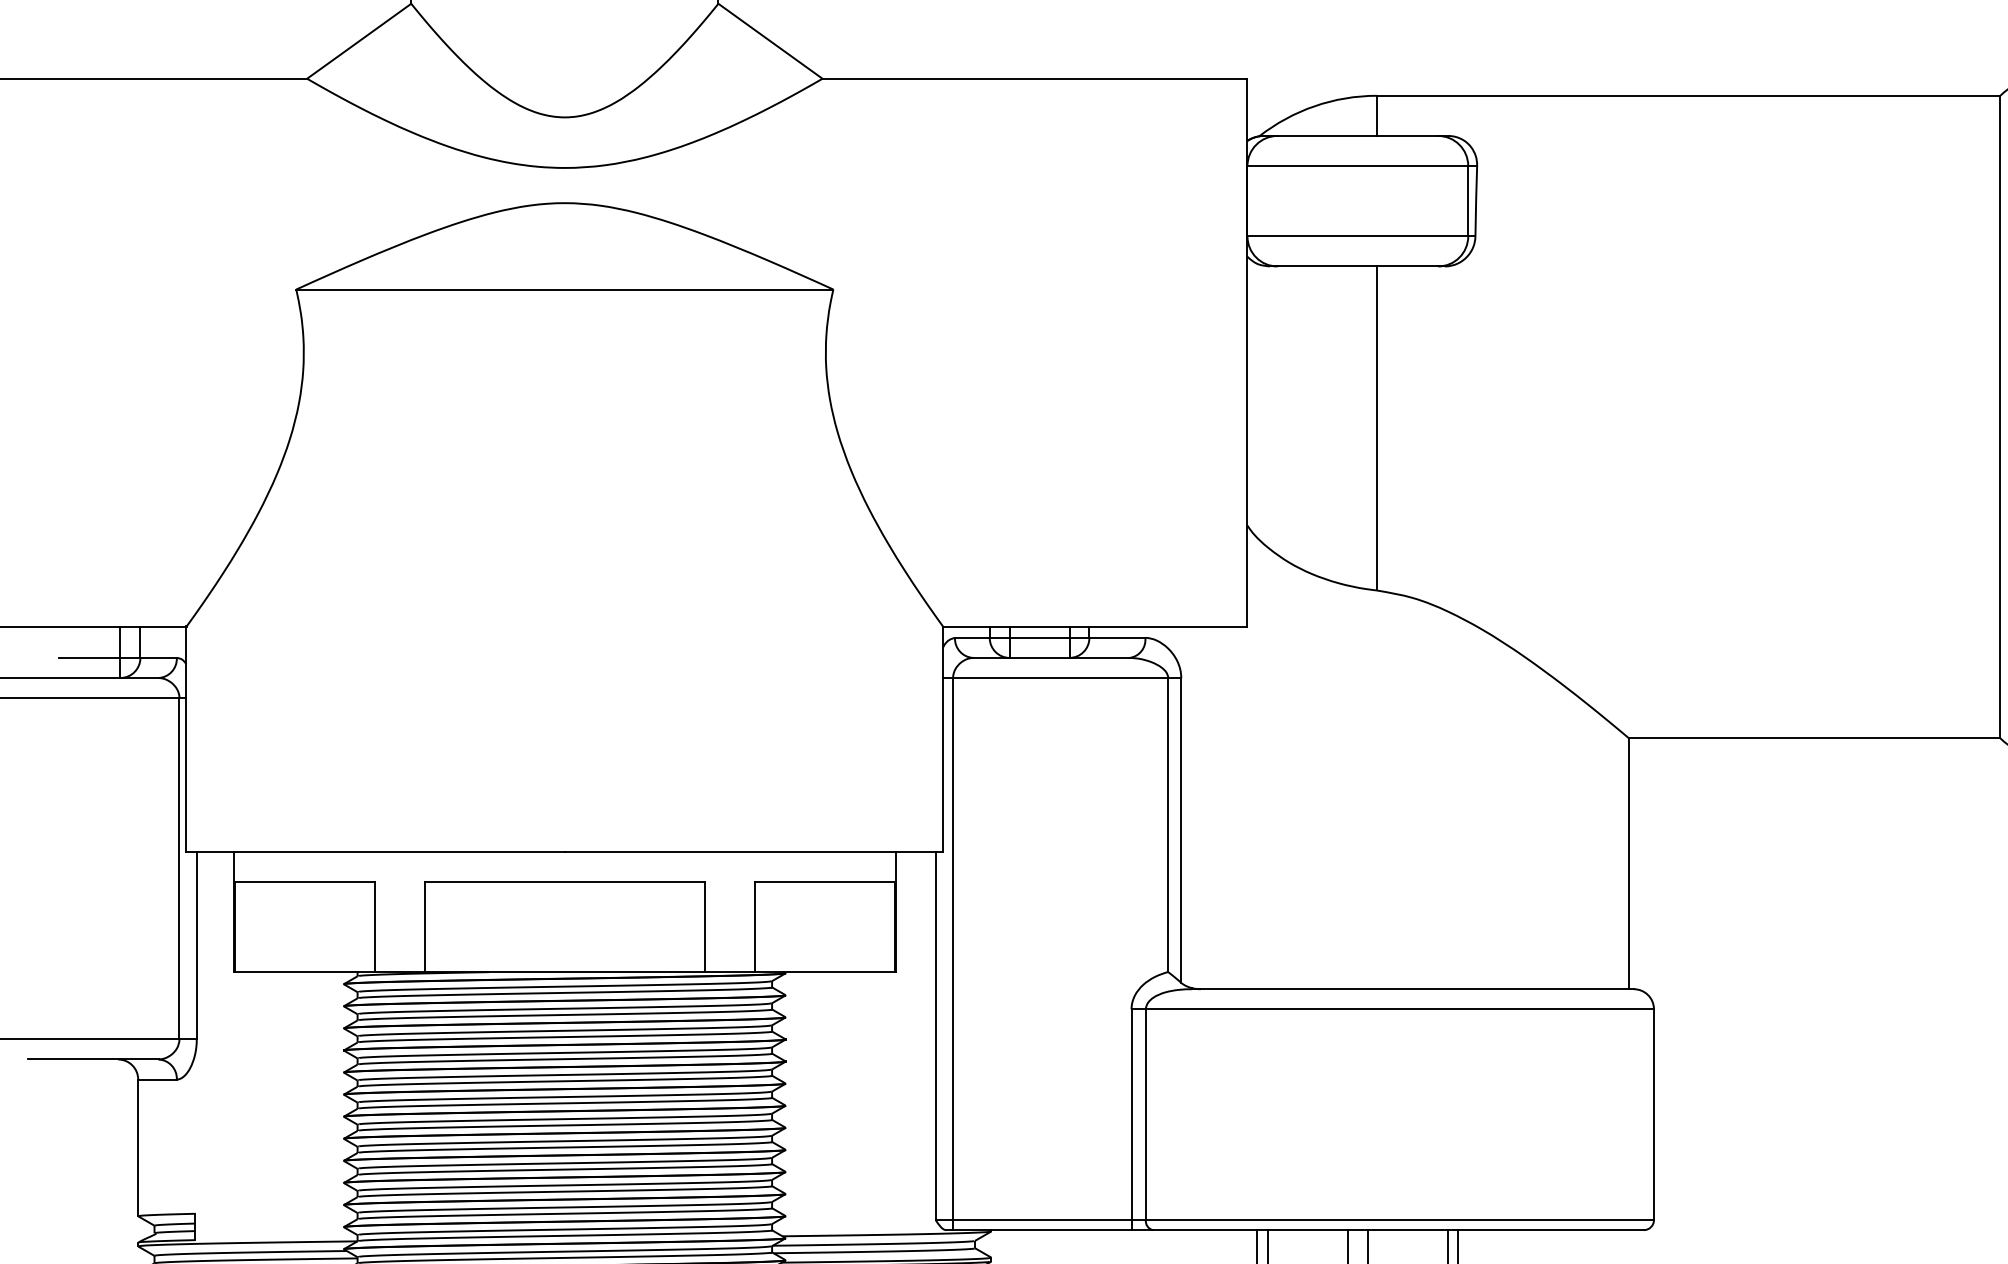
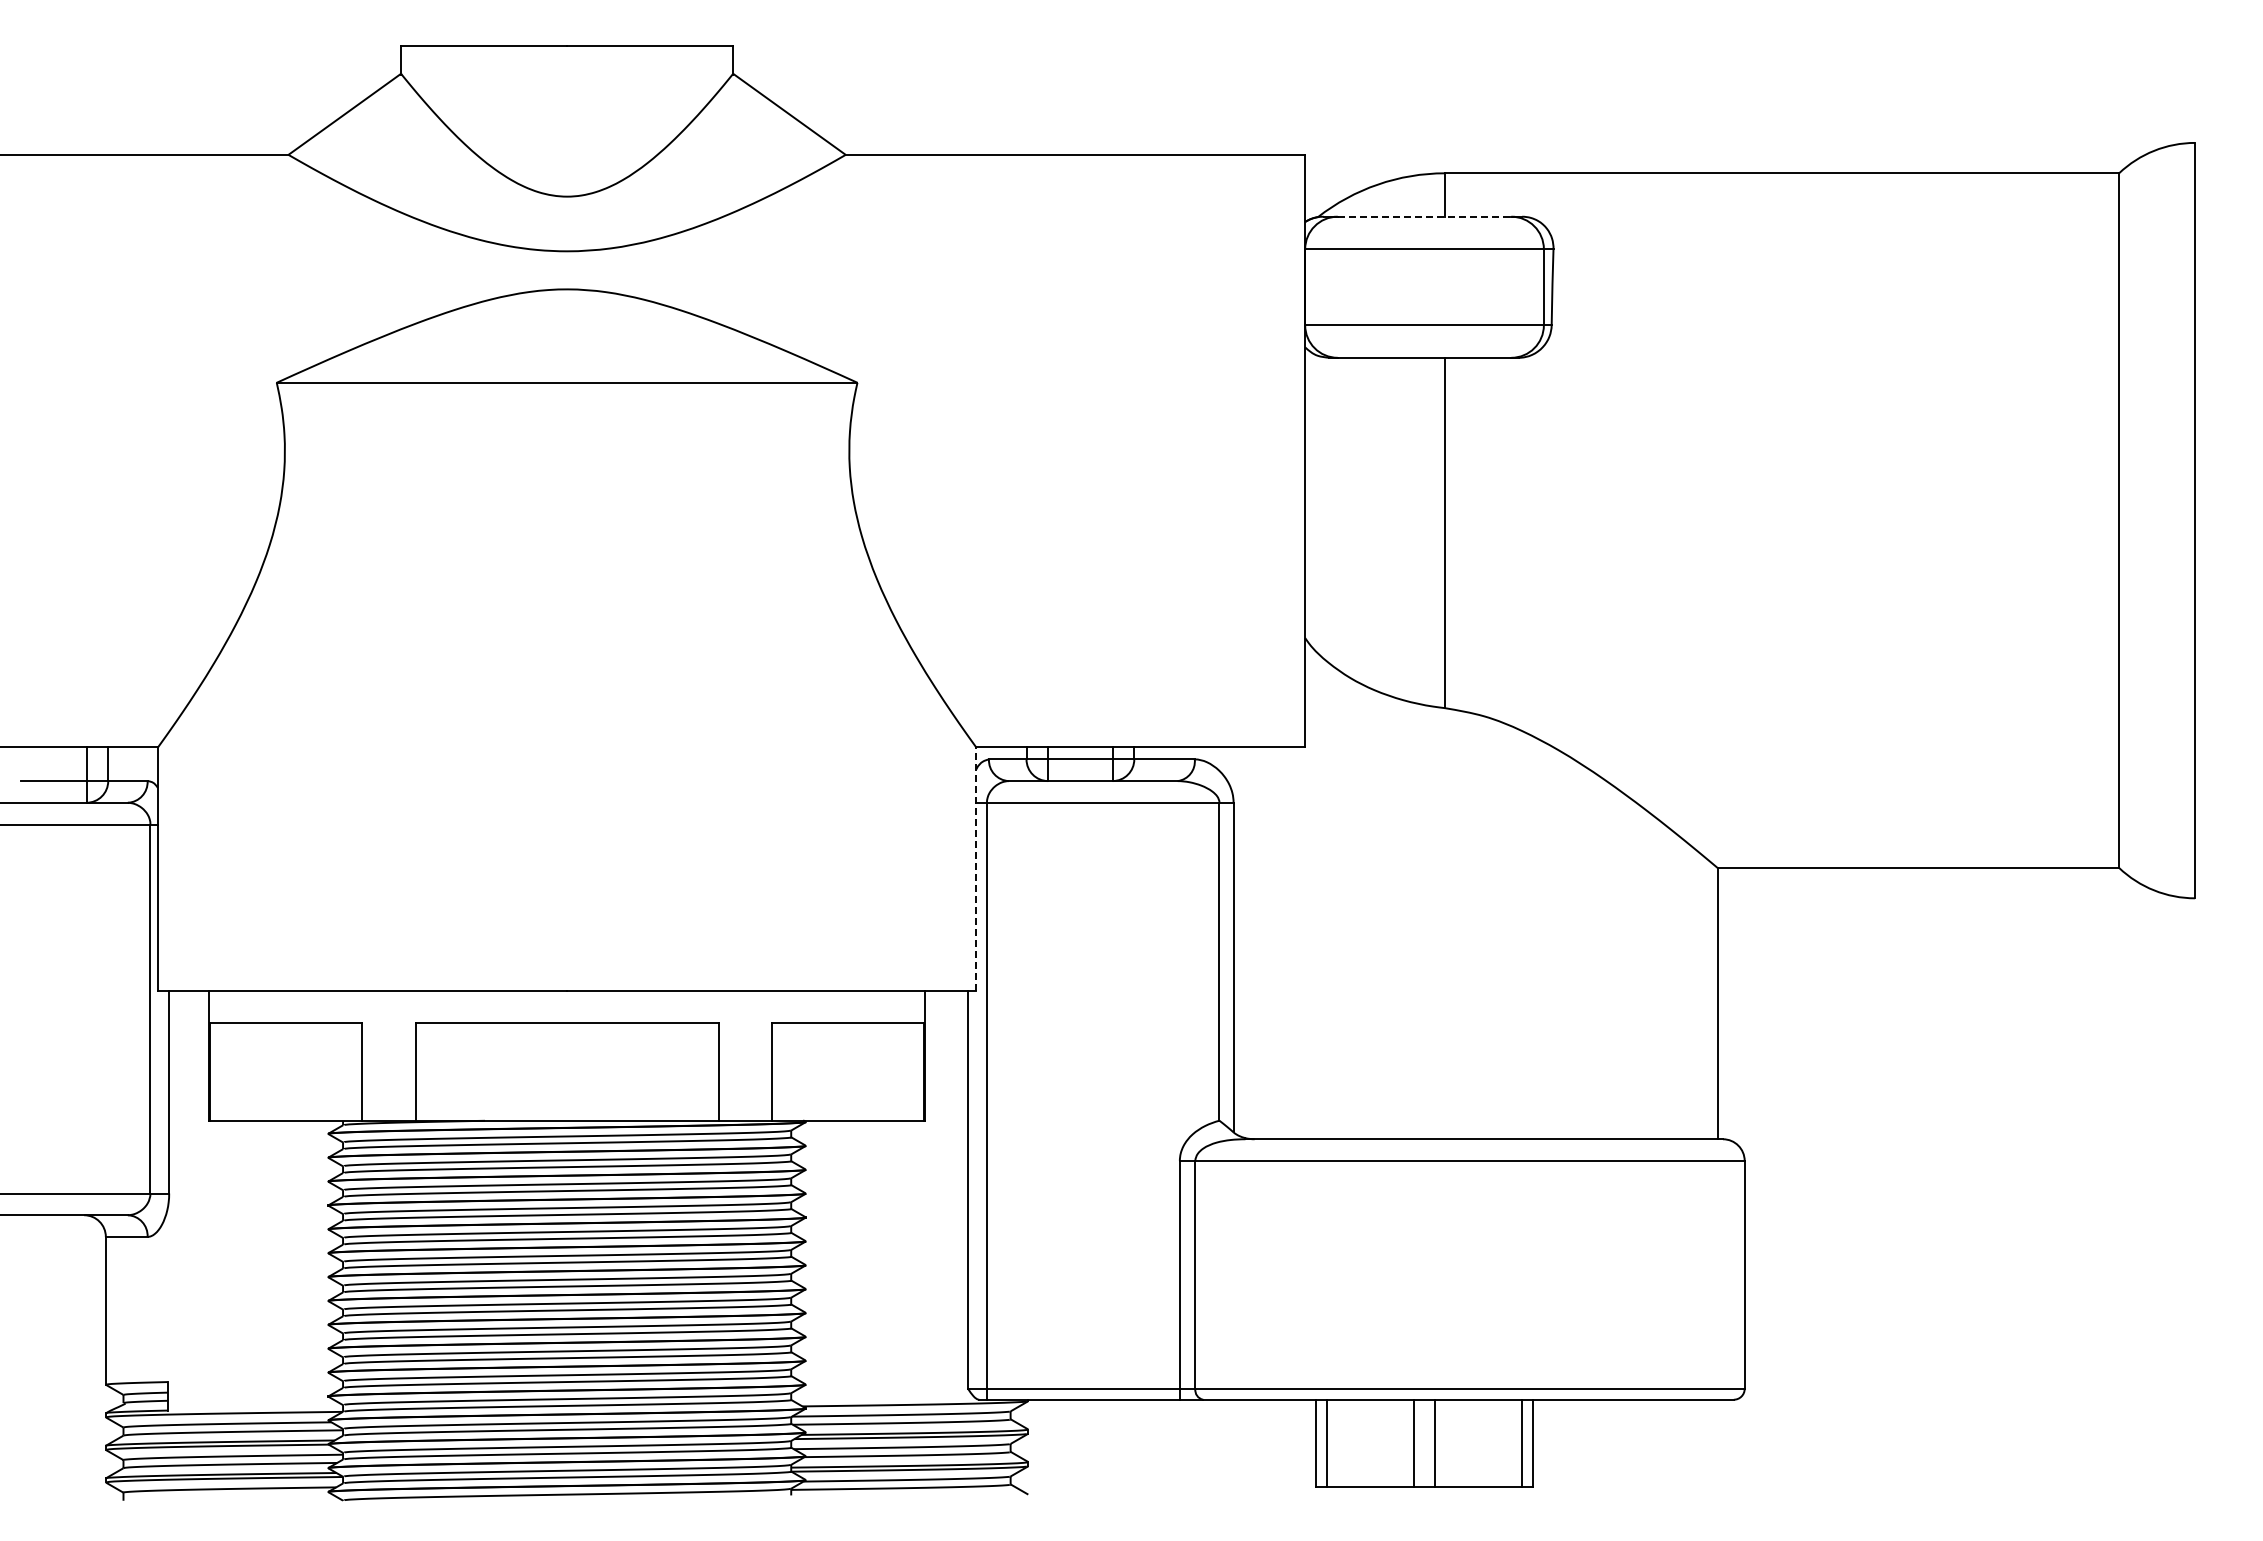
line: (1357, 135) -> (1424, 216), solid -> dashed
line: (943, 738) -> (976, 868), solid -> dashed

